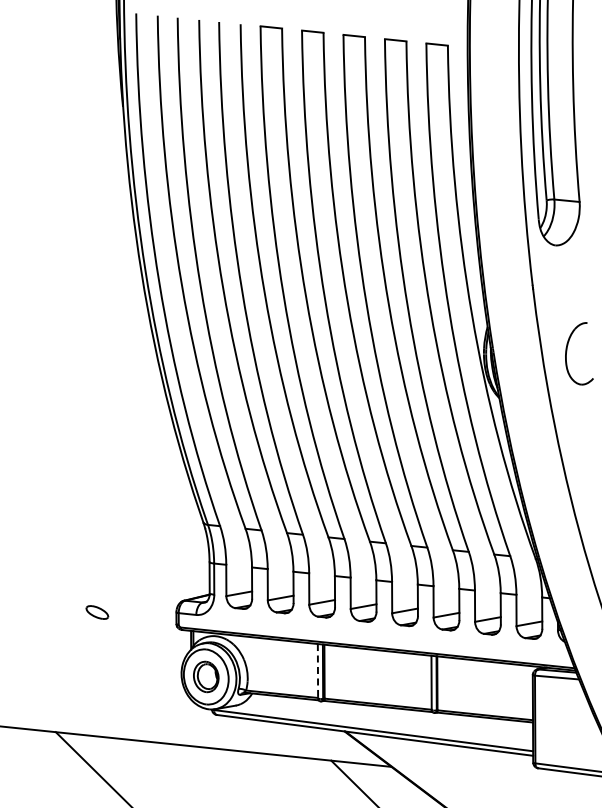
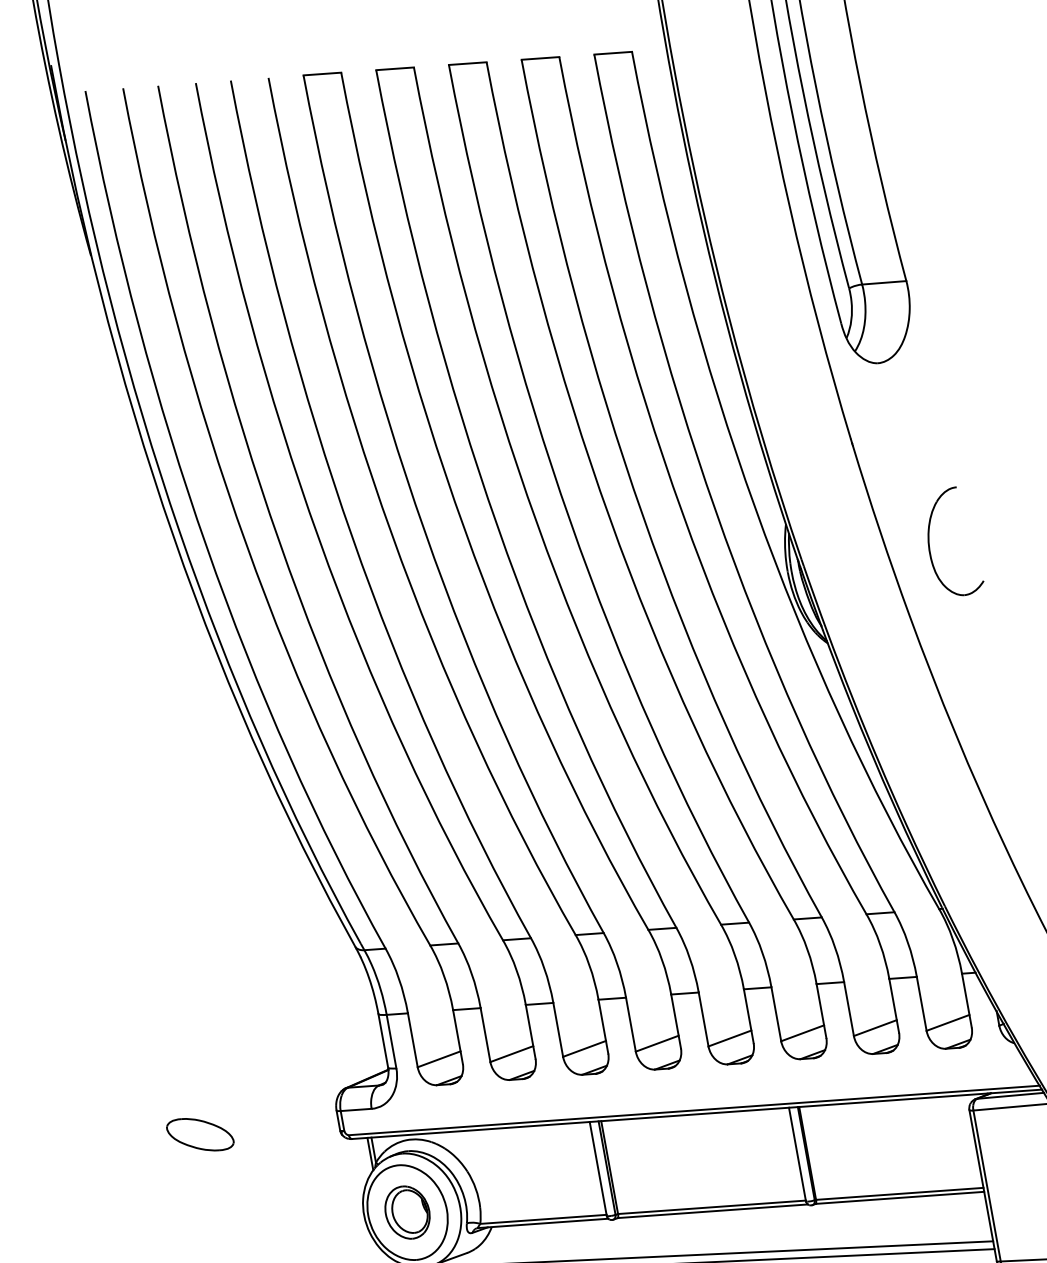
part: (97, 612) -> (200, 1134), size x1.67
line: (317, 671) -> (597, 1169), dashed -> solid

